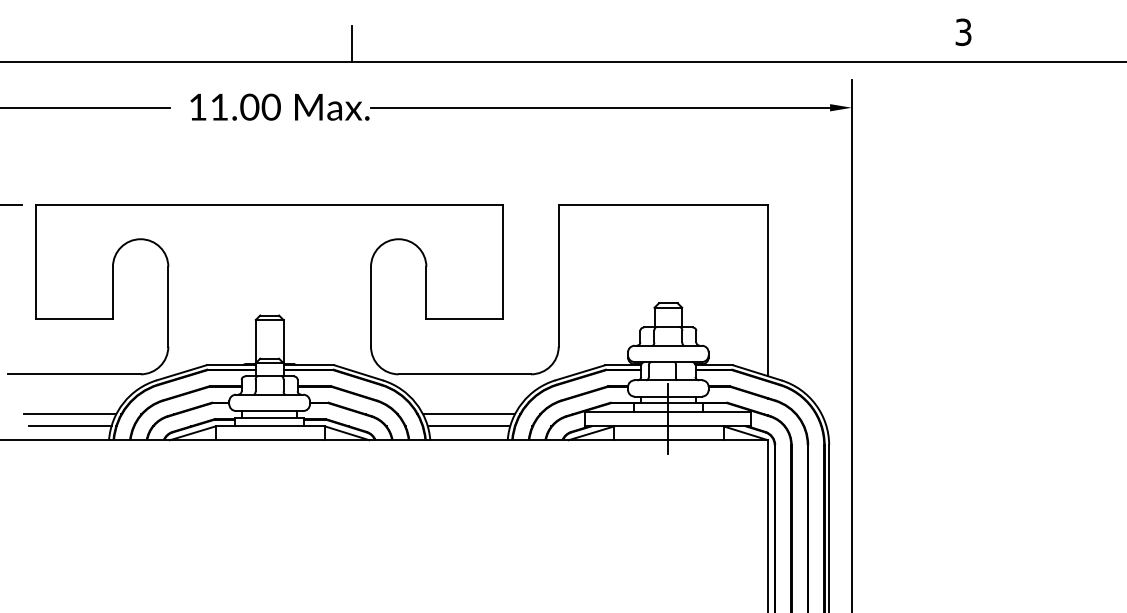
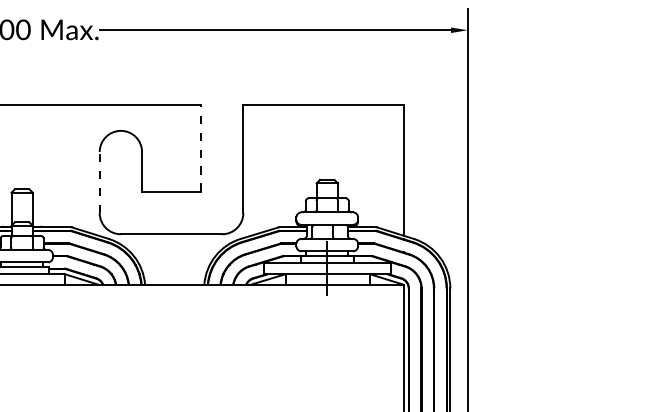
line: (503, 261) -> (201, 147), solid -> dashed
line: (371, 306) -> (100, 182), solid -> dashed
line: (469, 414) -> (175, 265), removed
line: (468, 426) -> (174, 274), removed

